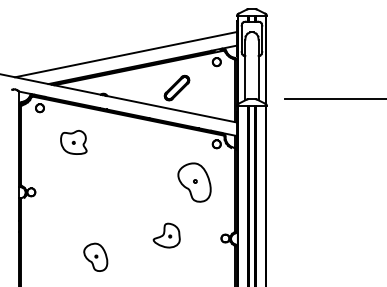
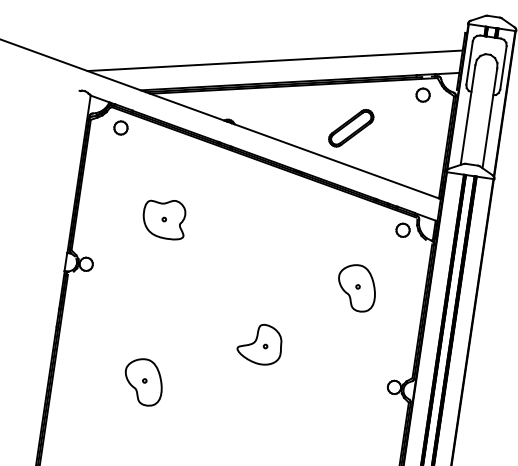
part: (73, 142) -> (163, 218), moved
part: (193, 182) -> (355, 287), size x0.71
part: (166, 235) -> (259, 343), moved
part: (95, 256) -> (143, 380), moved

